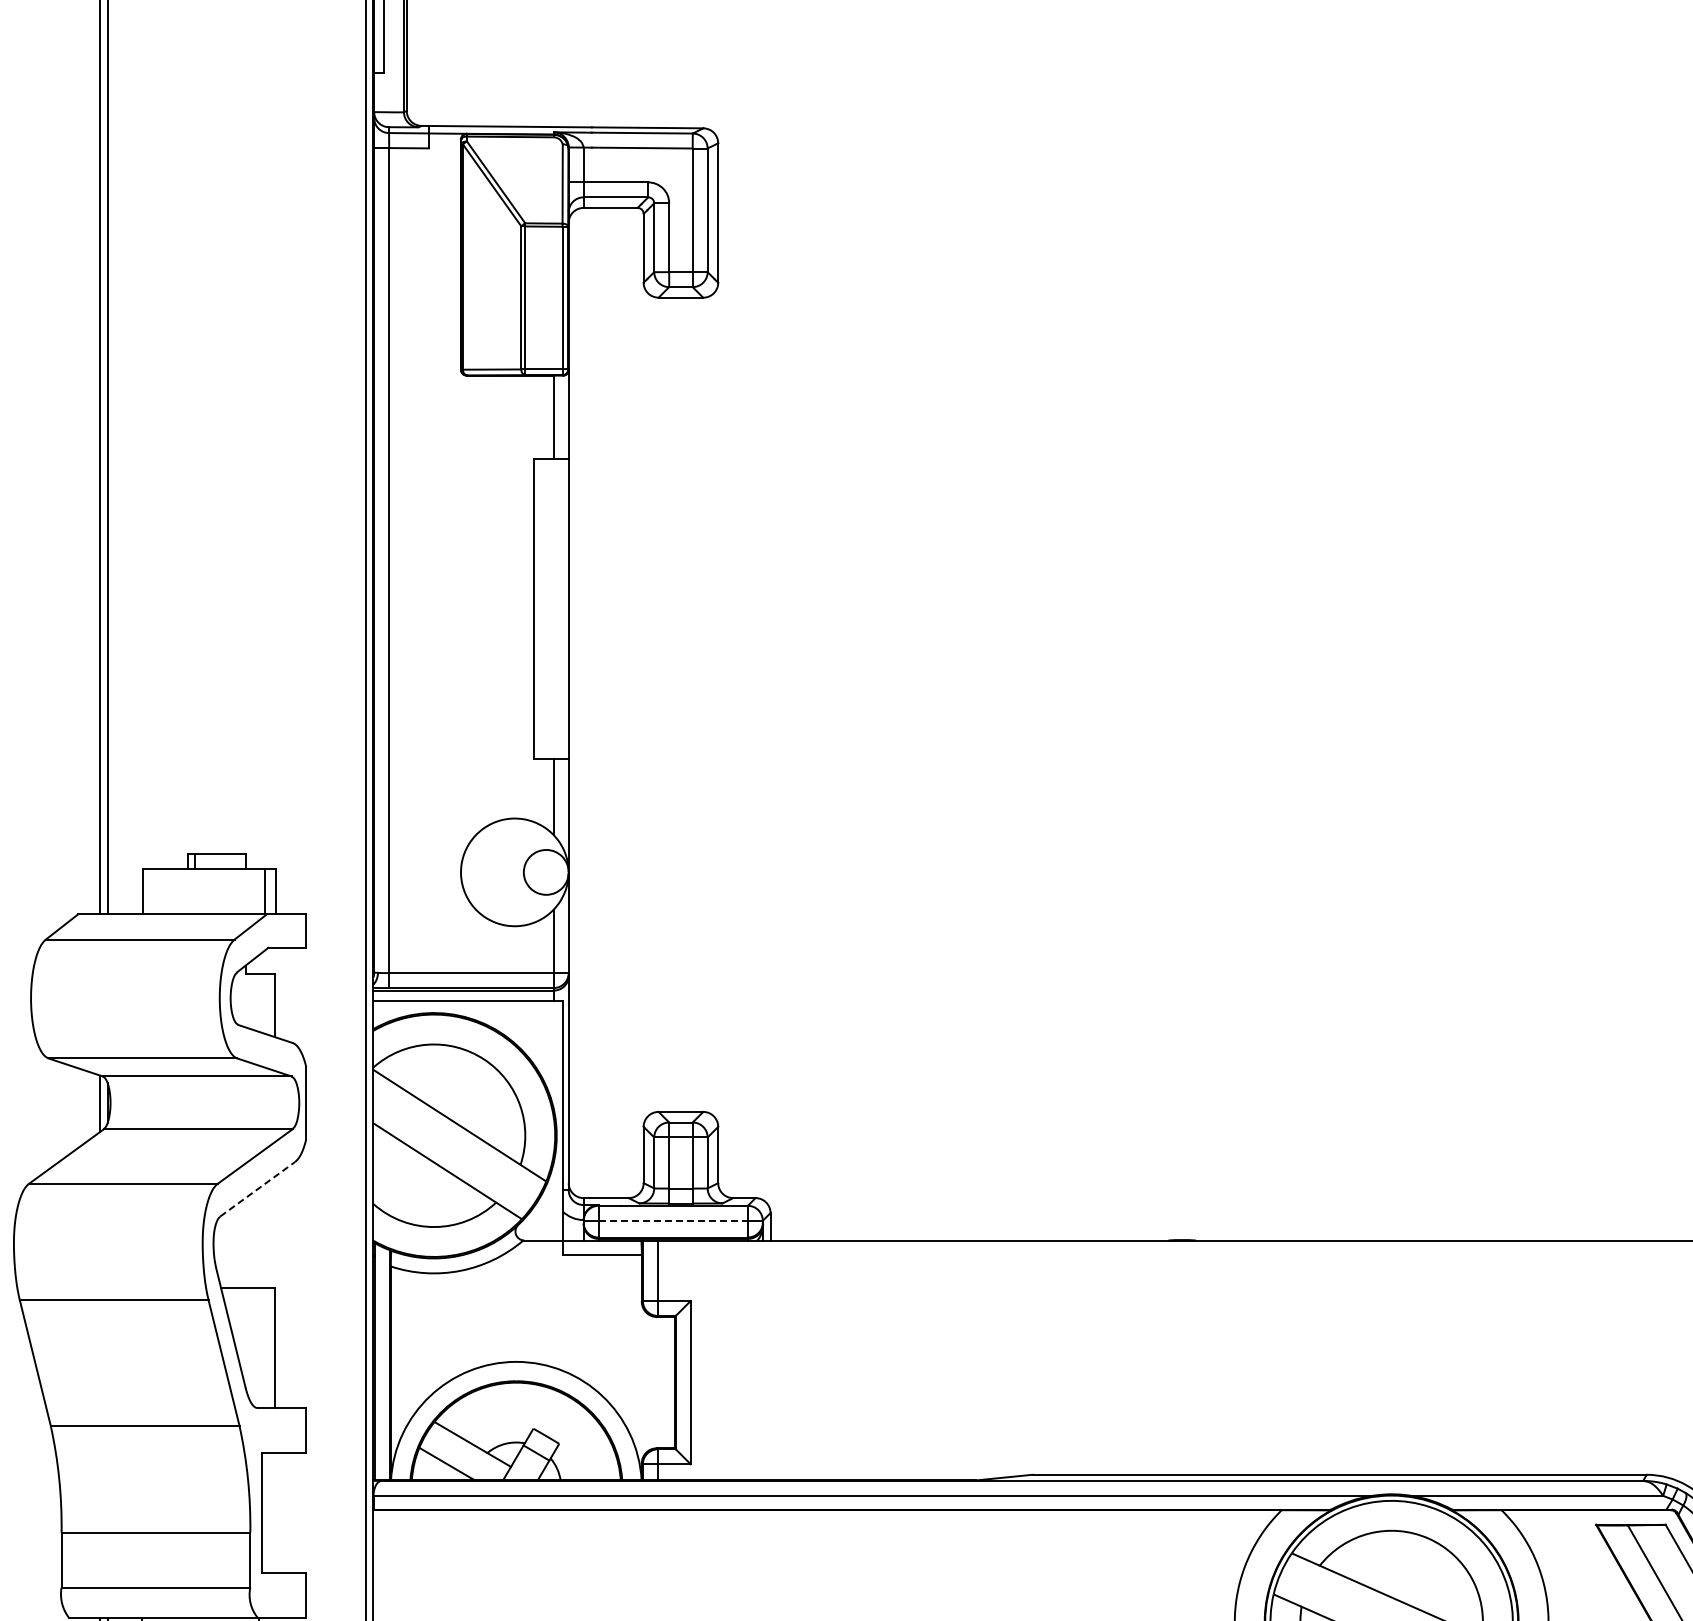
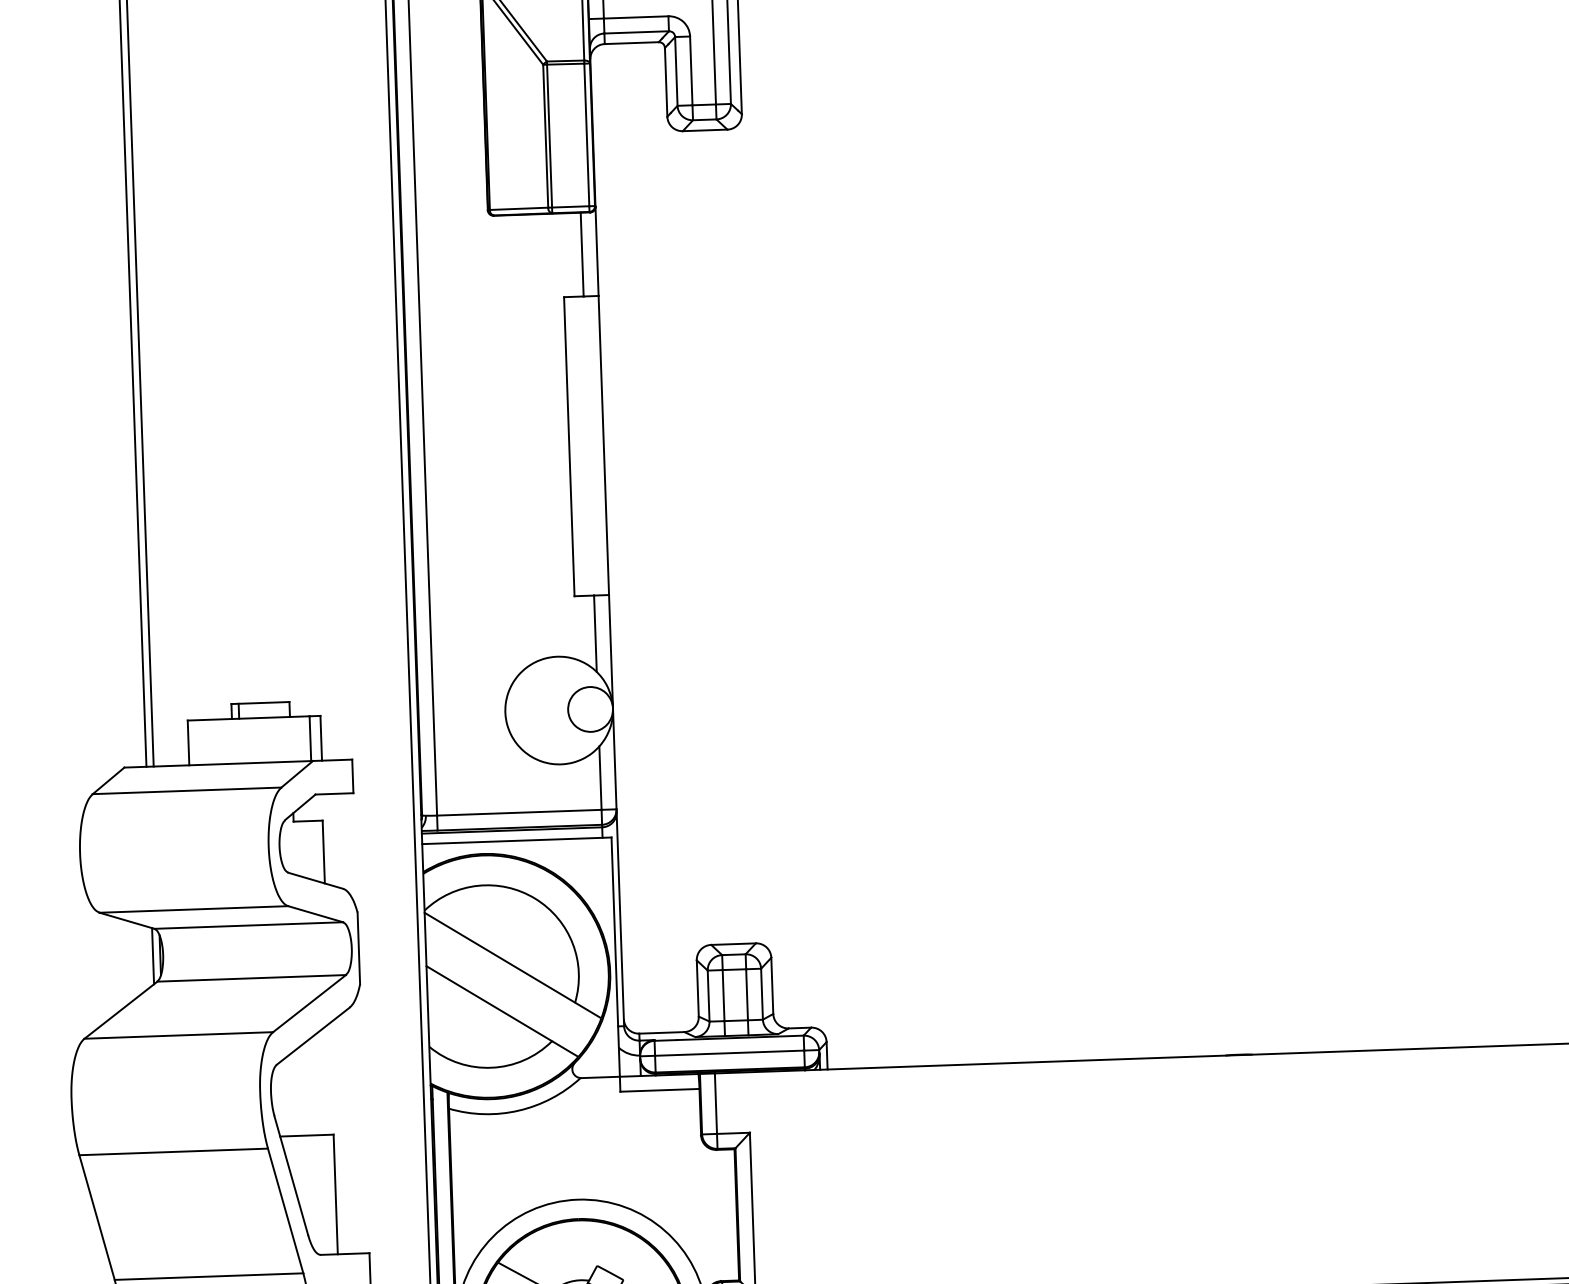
line: (258, 1188) -> (314, 1035), dashed -> solid
line: (673, 1220) -> (729, 1052), dashed -> solid

